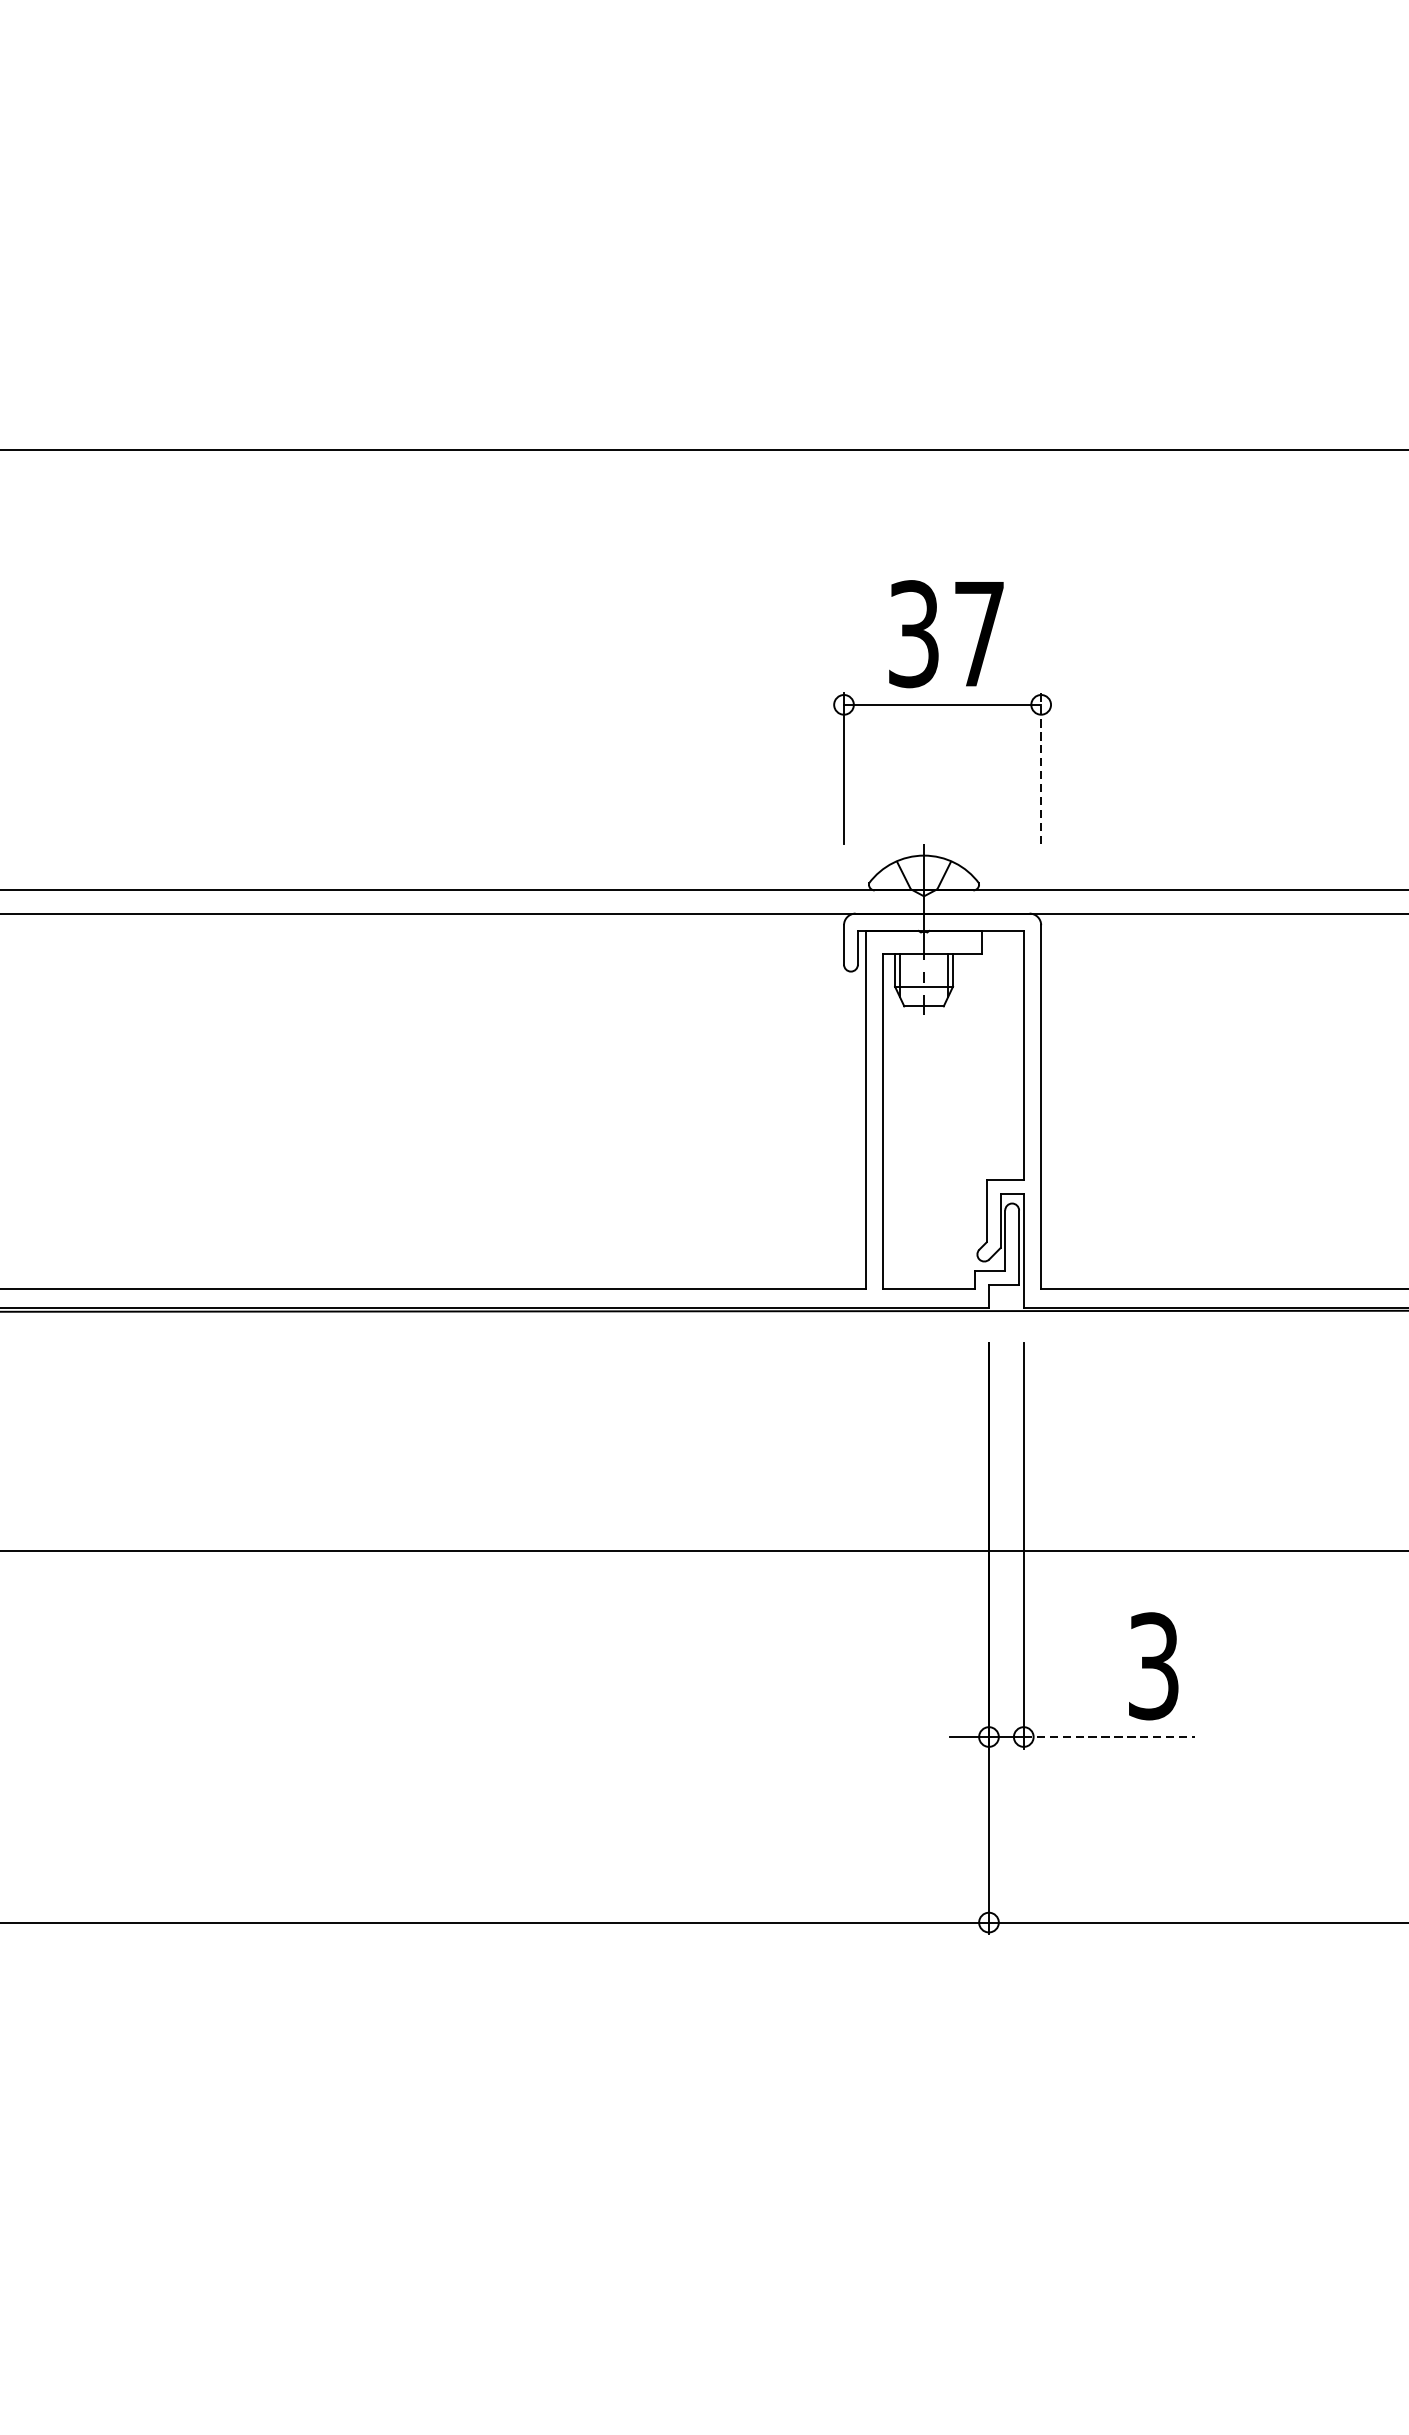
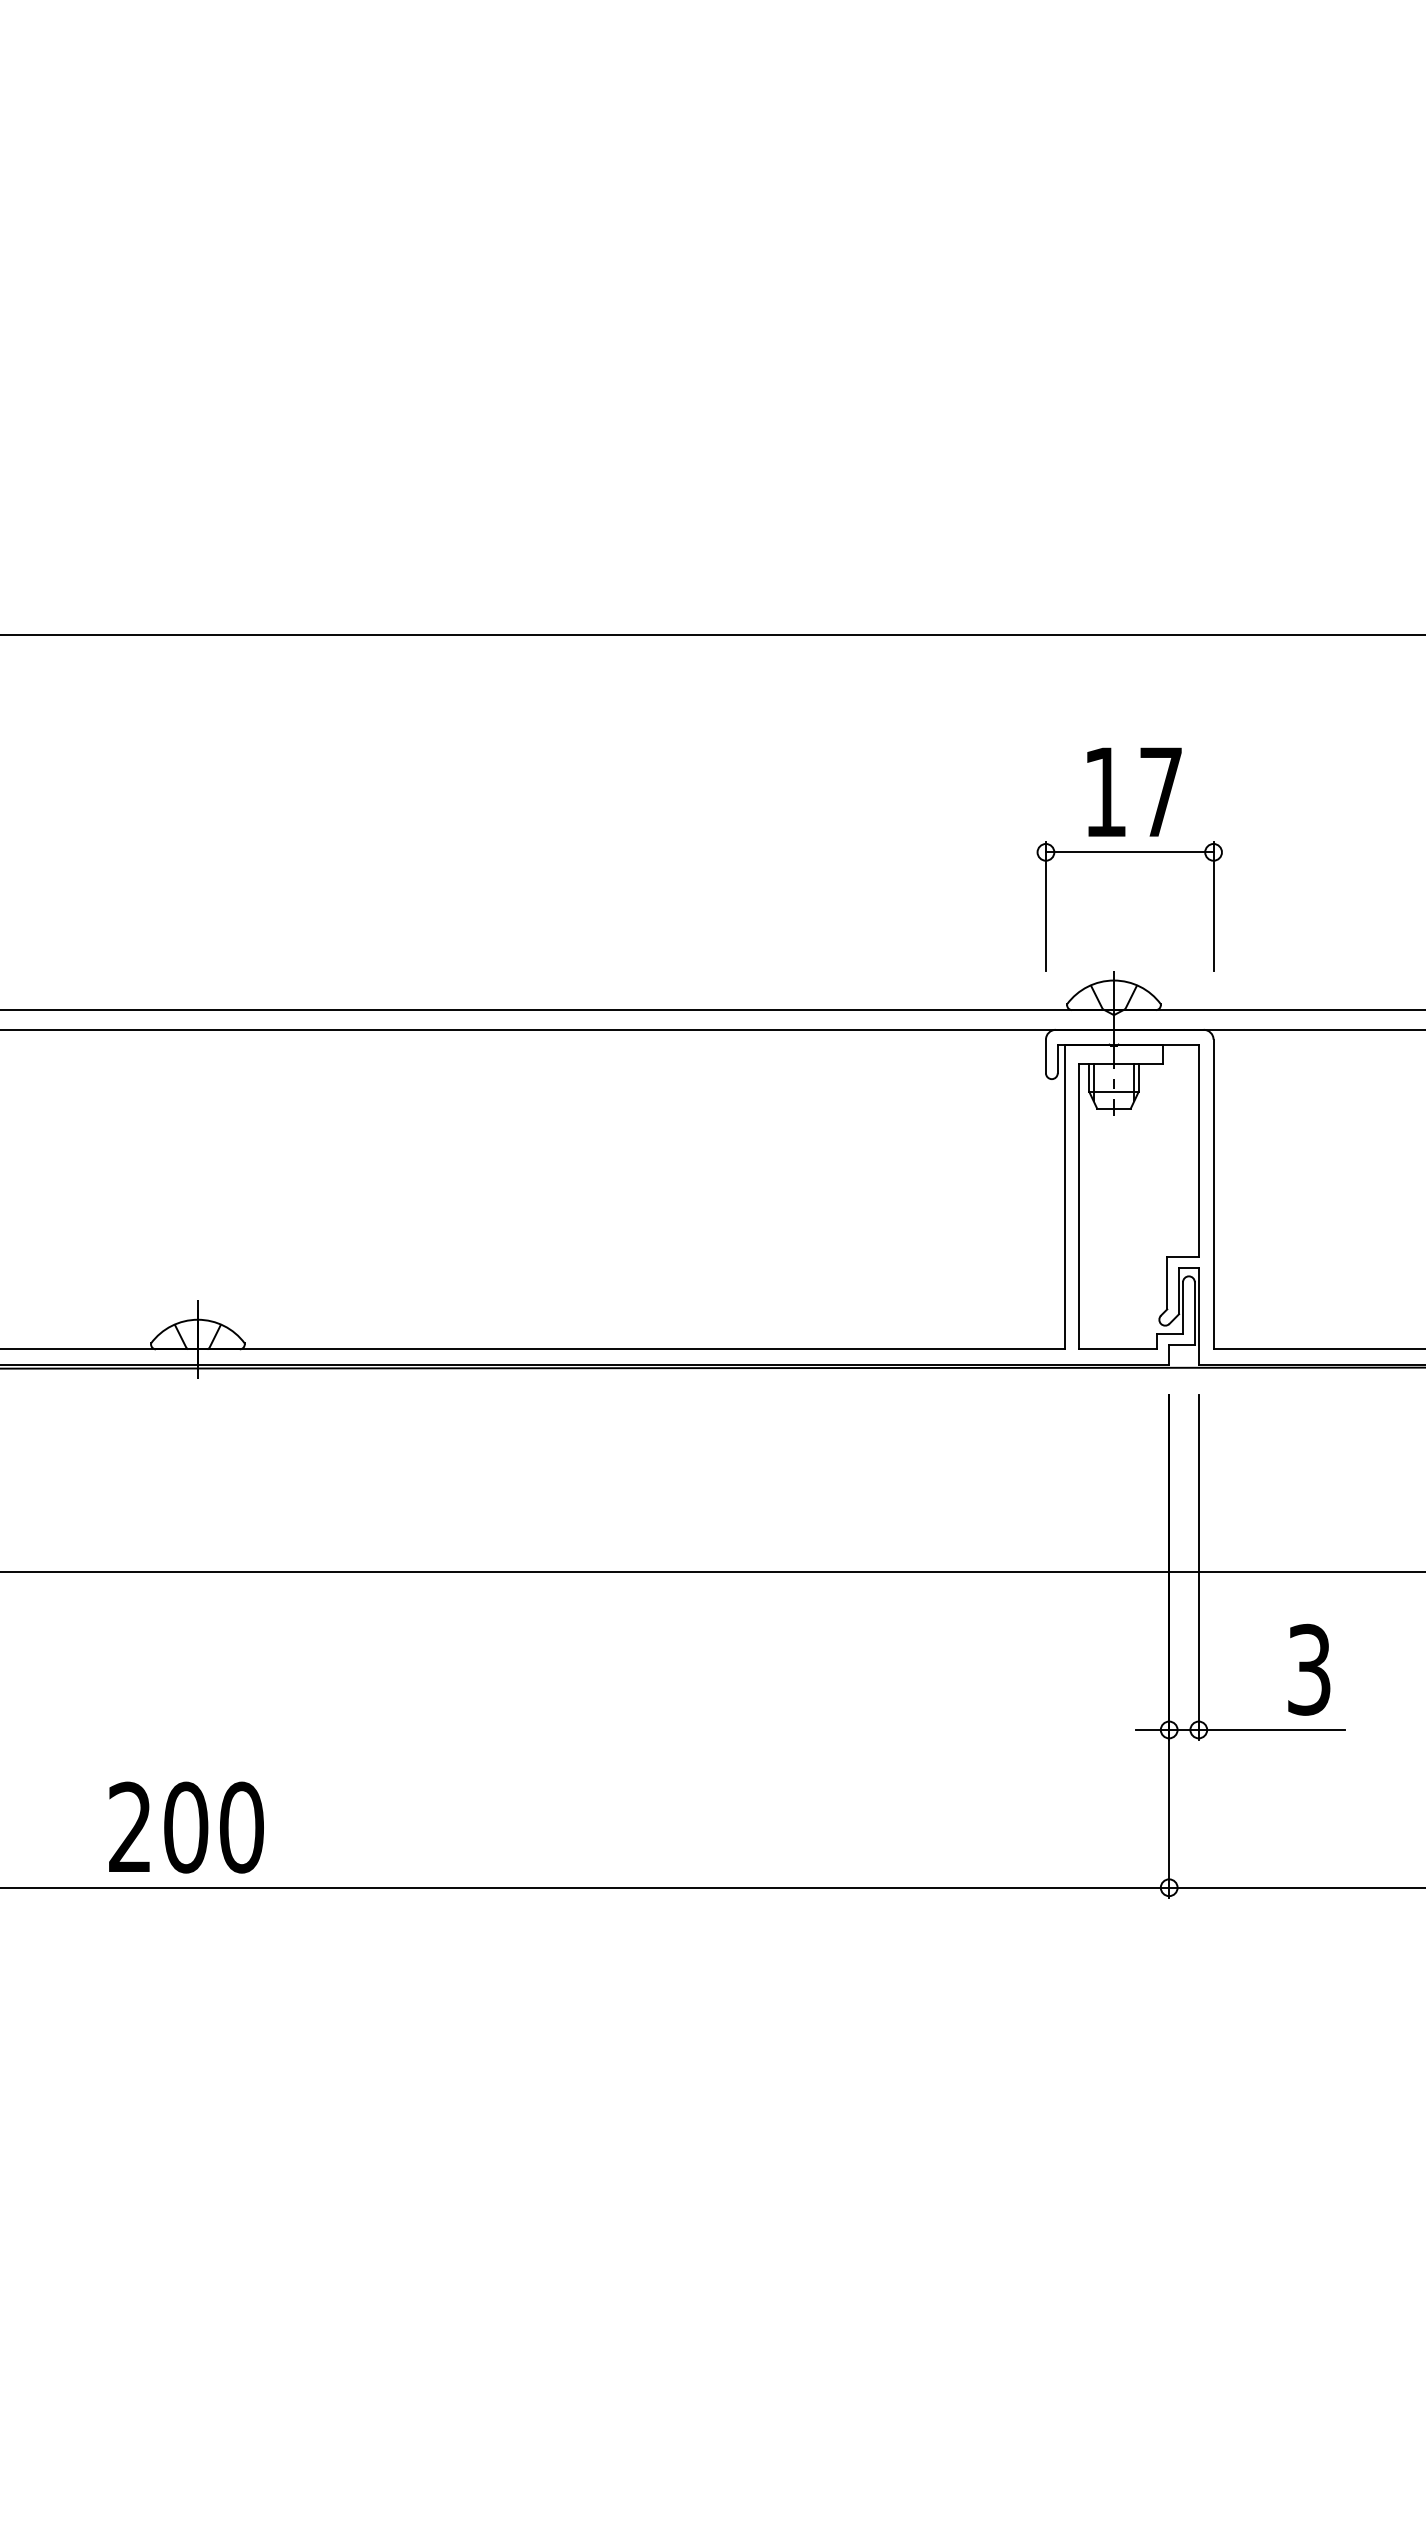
text: (914, 634) -> (1105, 792), 37 -> 17
line: (1041, 768) -> (1213, 906), dashed -> solid
line: (1109, 1736) -> (1271, 1729), dashed -> solid

